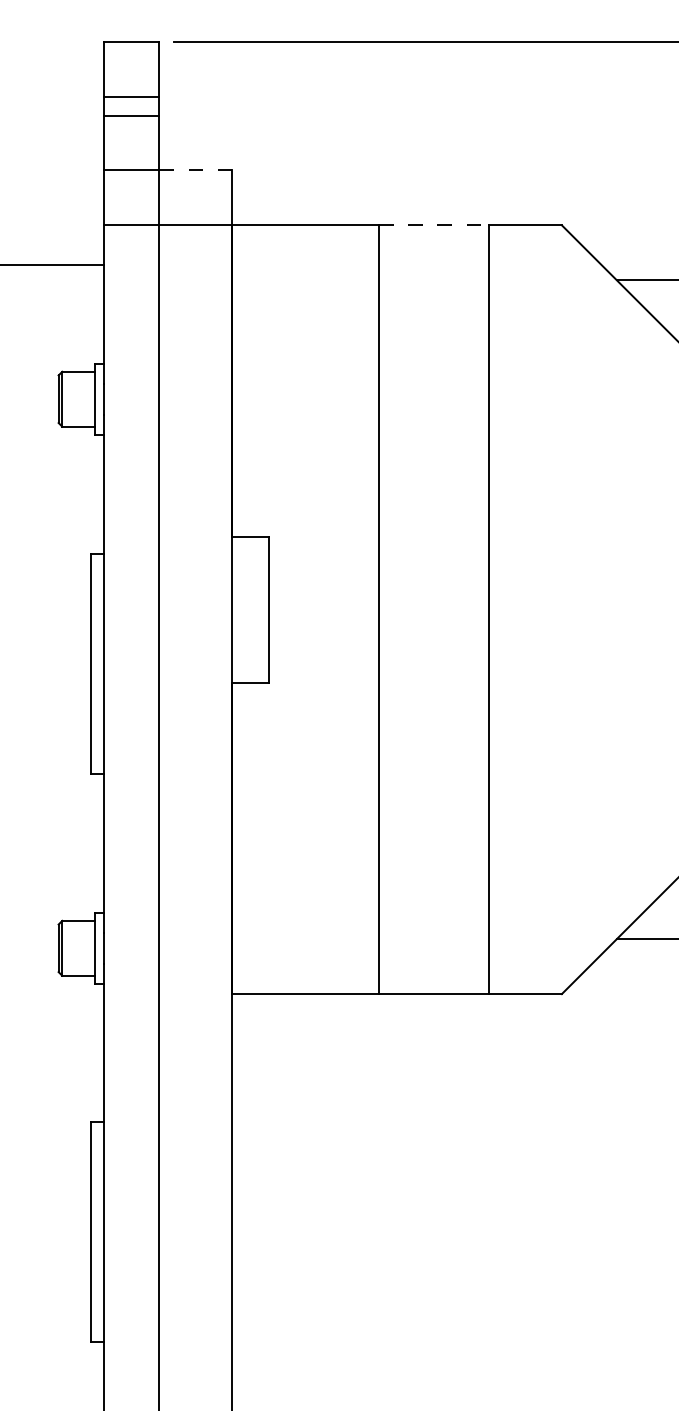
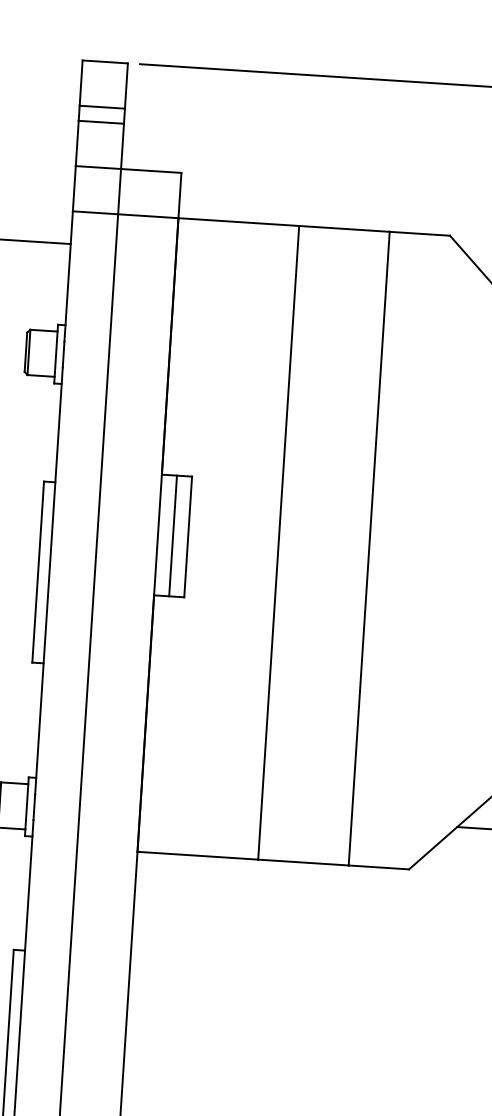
line: (195, 170) -> (150, 171), dashed -> solid
line: (433, 225) -> (344, 229), dashed -> solid
line: (250, 609) -> (172, 535), added

